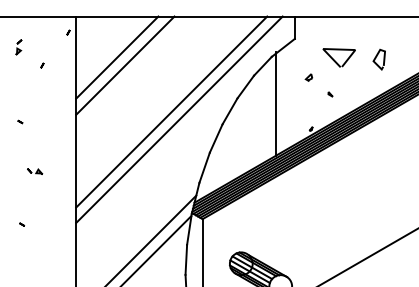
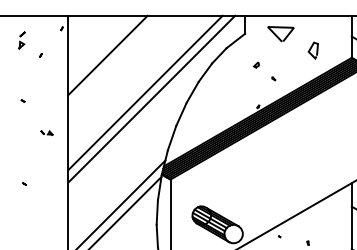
part: (18, 47) -> (21, 40), size x1.4
line: (117, 57) -> (101, 48), removed
line: (336, 60) -> (278, 36), moved
line: (276, 104) -> (230, 86), removed
part: (34, 170) -> (46, 132), moved

